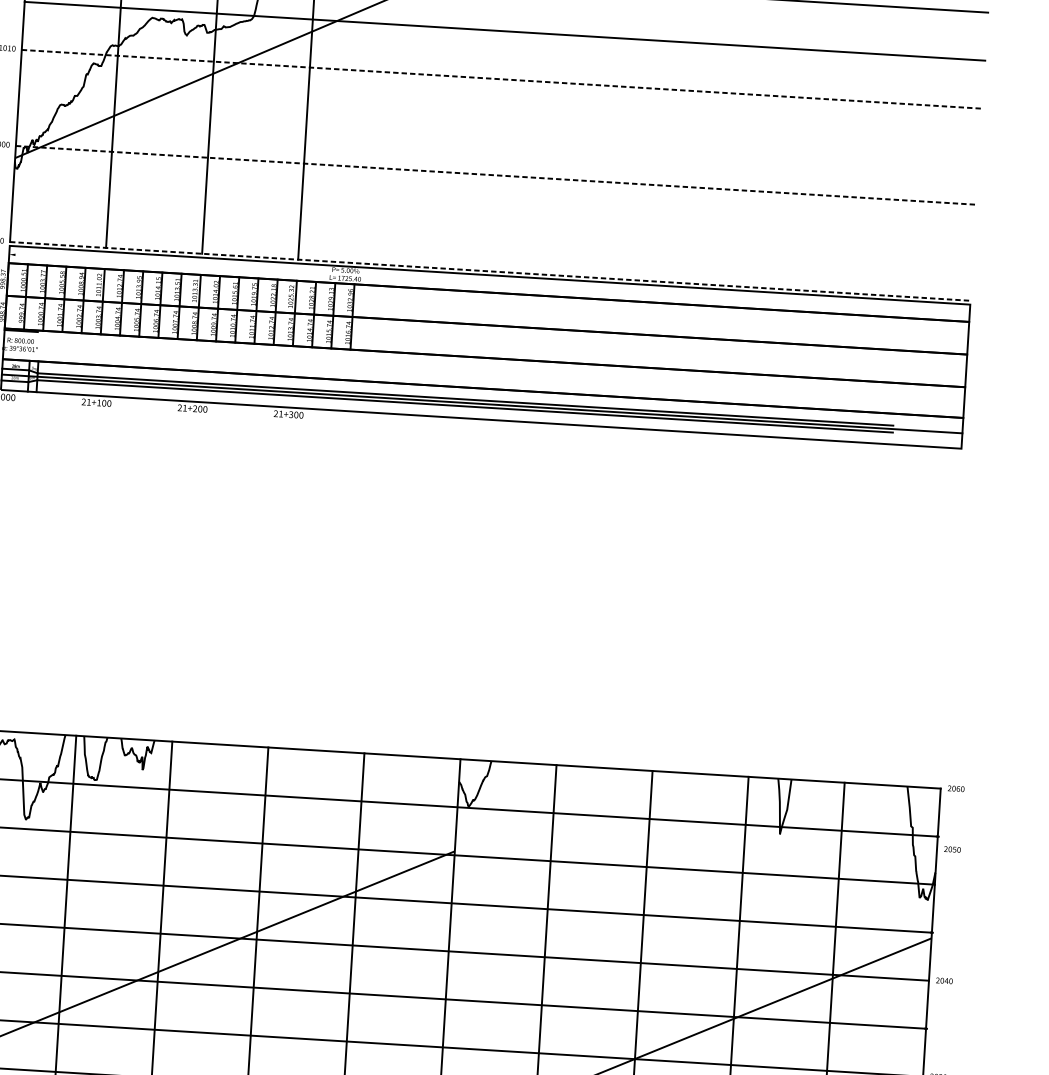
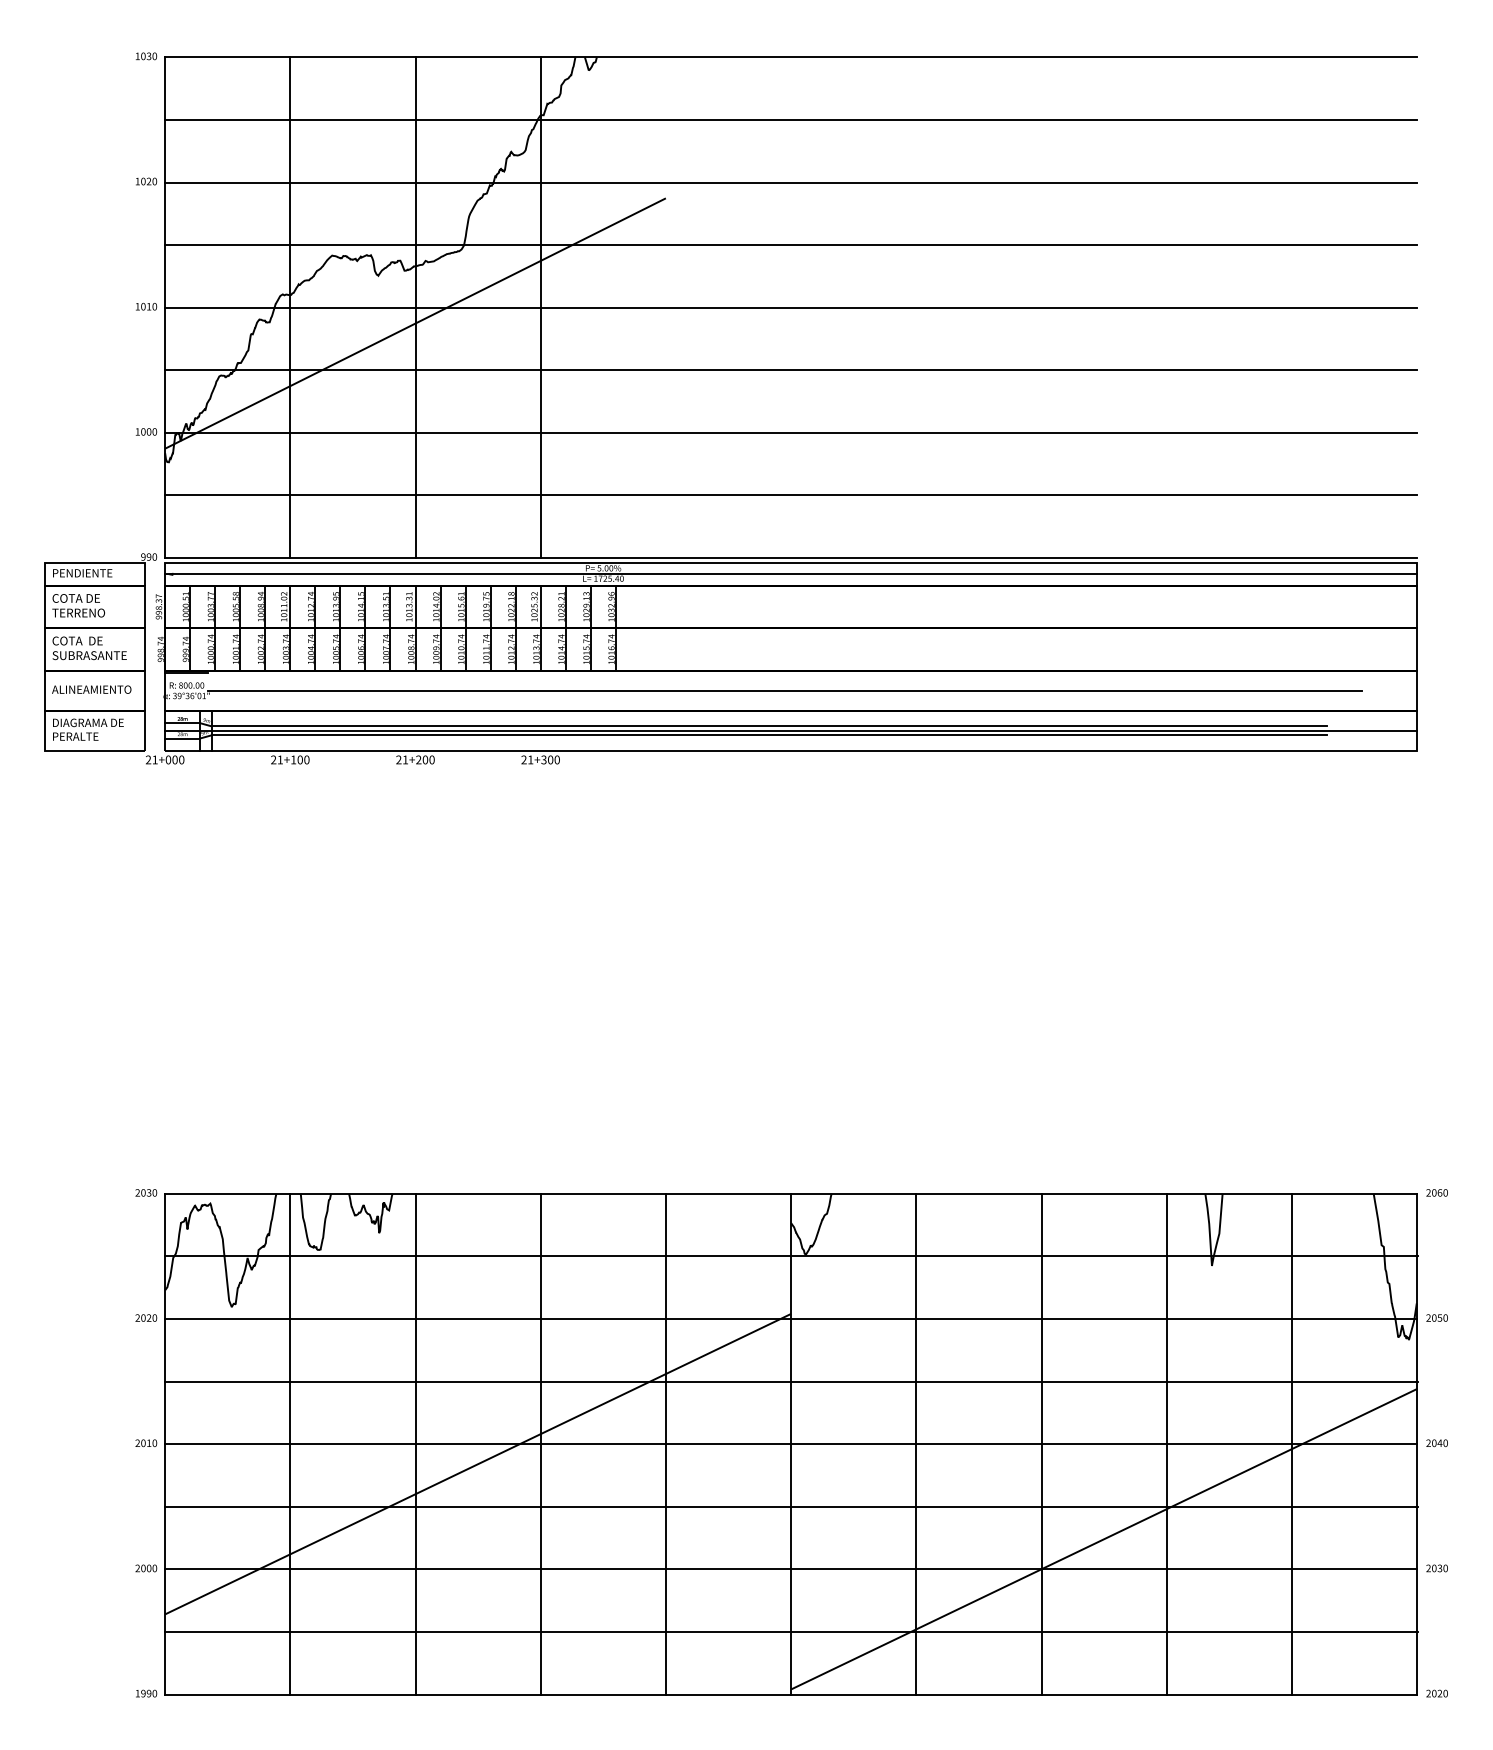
line: (502, 79) -> (791, 307), dashed -> solid
line: (498, 127) -> (790, 370), added
line: (496, 175) -> (791, 432), dashed -> solid
line: (492, 223) -> (790, 495), added
line: (490, 271) -> (791, 558), dashed -> solid
line: (489, 283) -> (790, 574), added
line: (479, 372) -> (785, 690), added
text: (952, 849) -> (1436, 1317), moved

